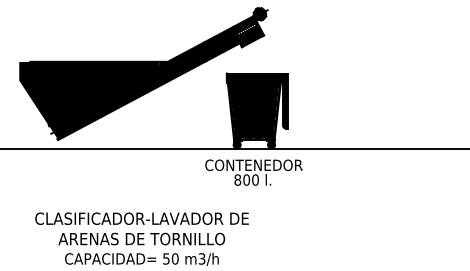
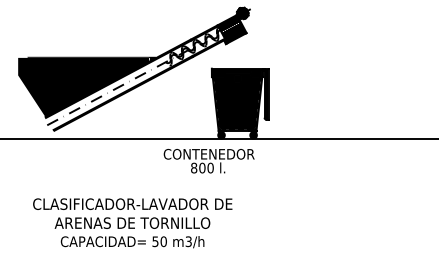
fill: (145, 83) -> (135, 77), removed
text: (253, 172) -> (208, 161), moved

